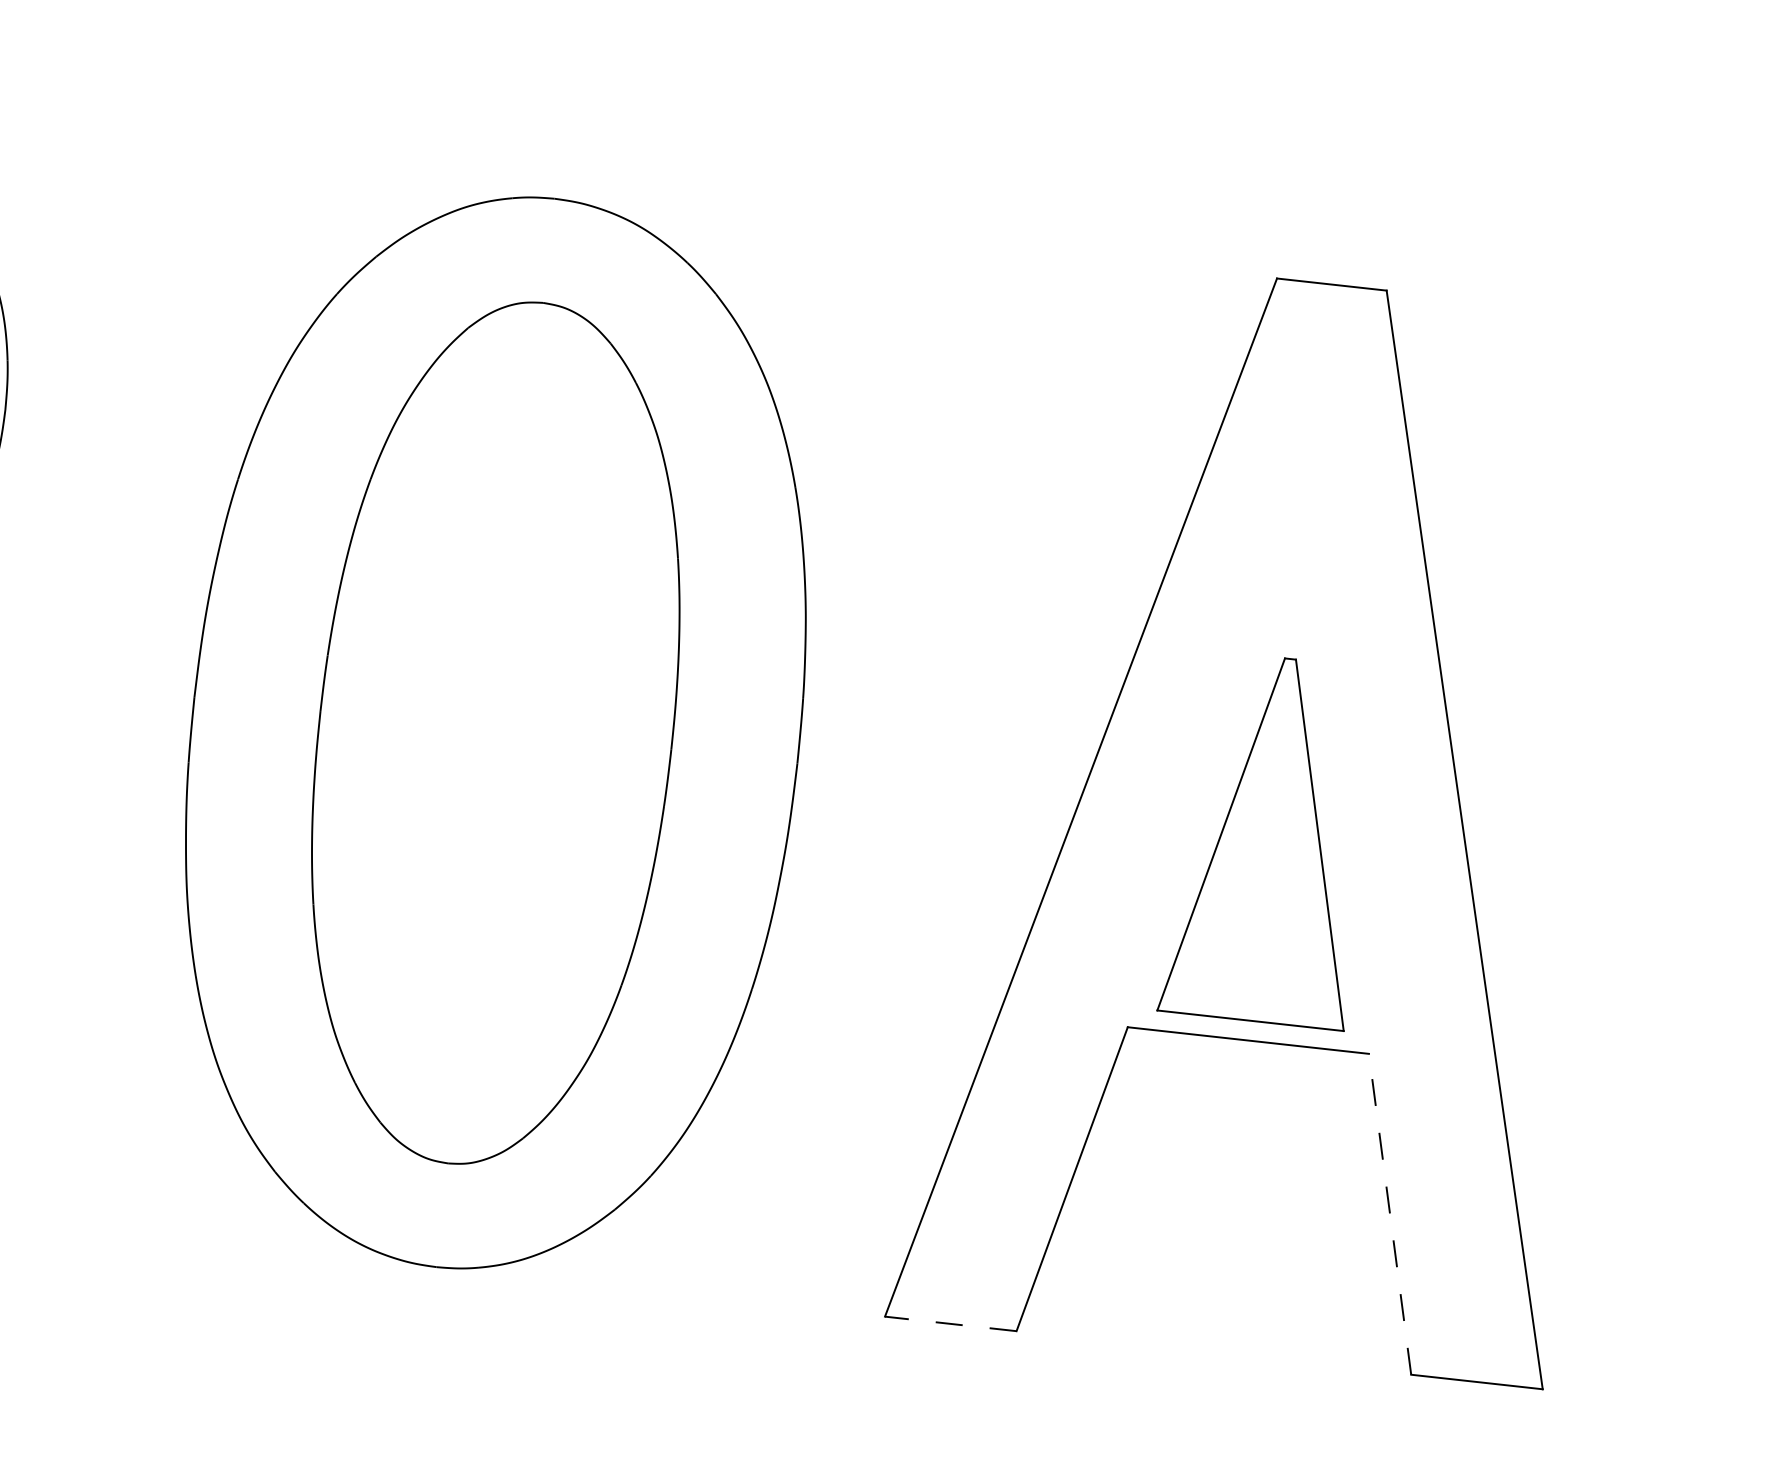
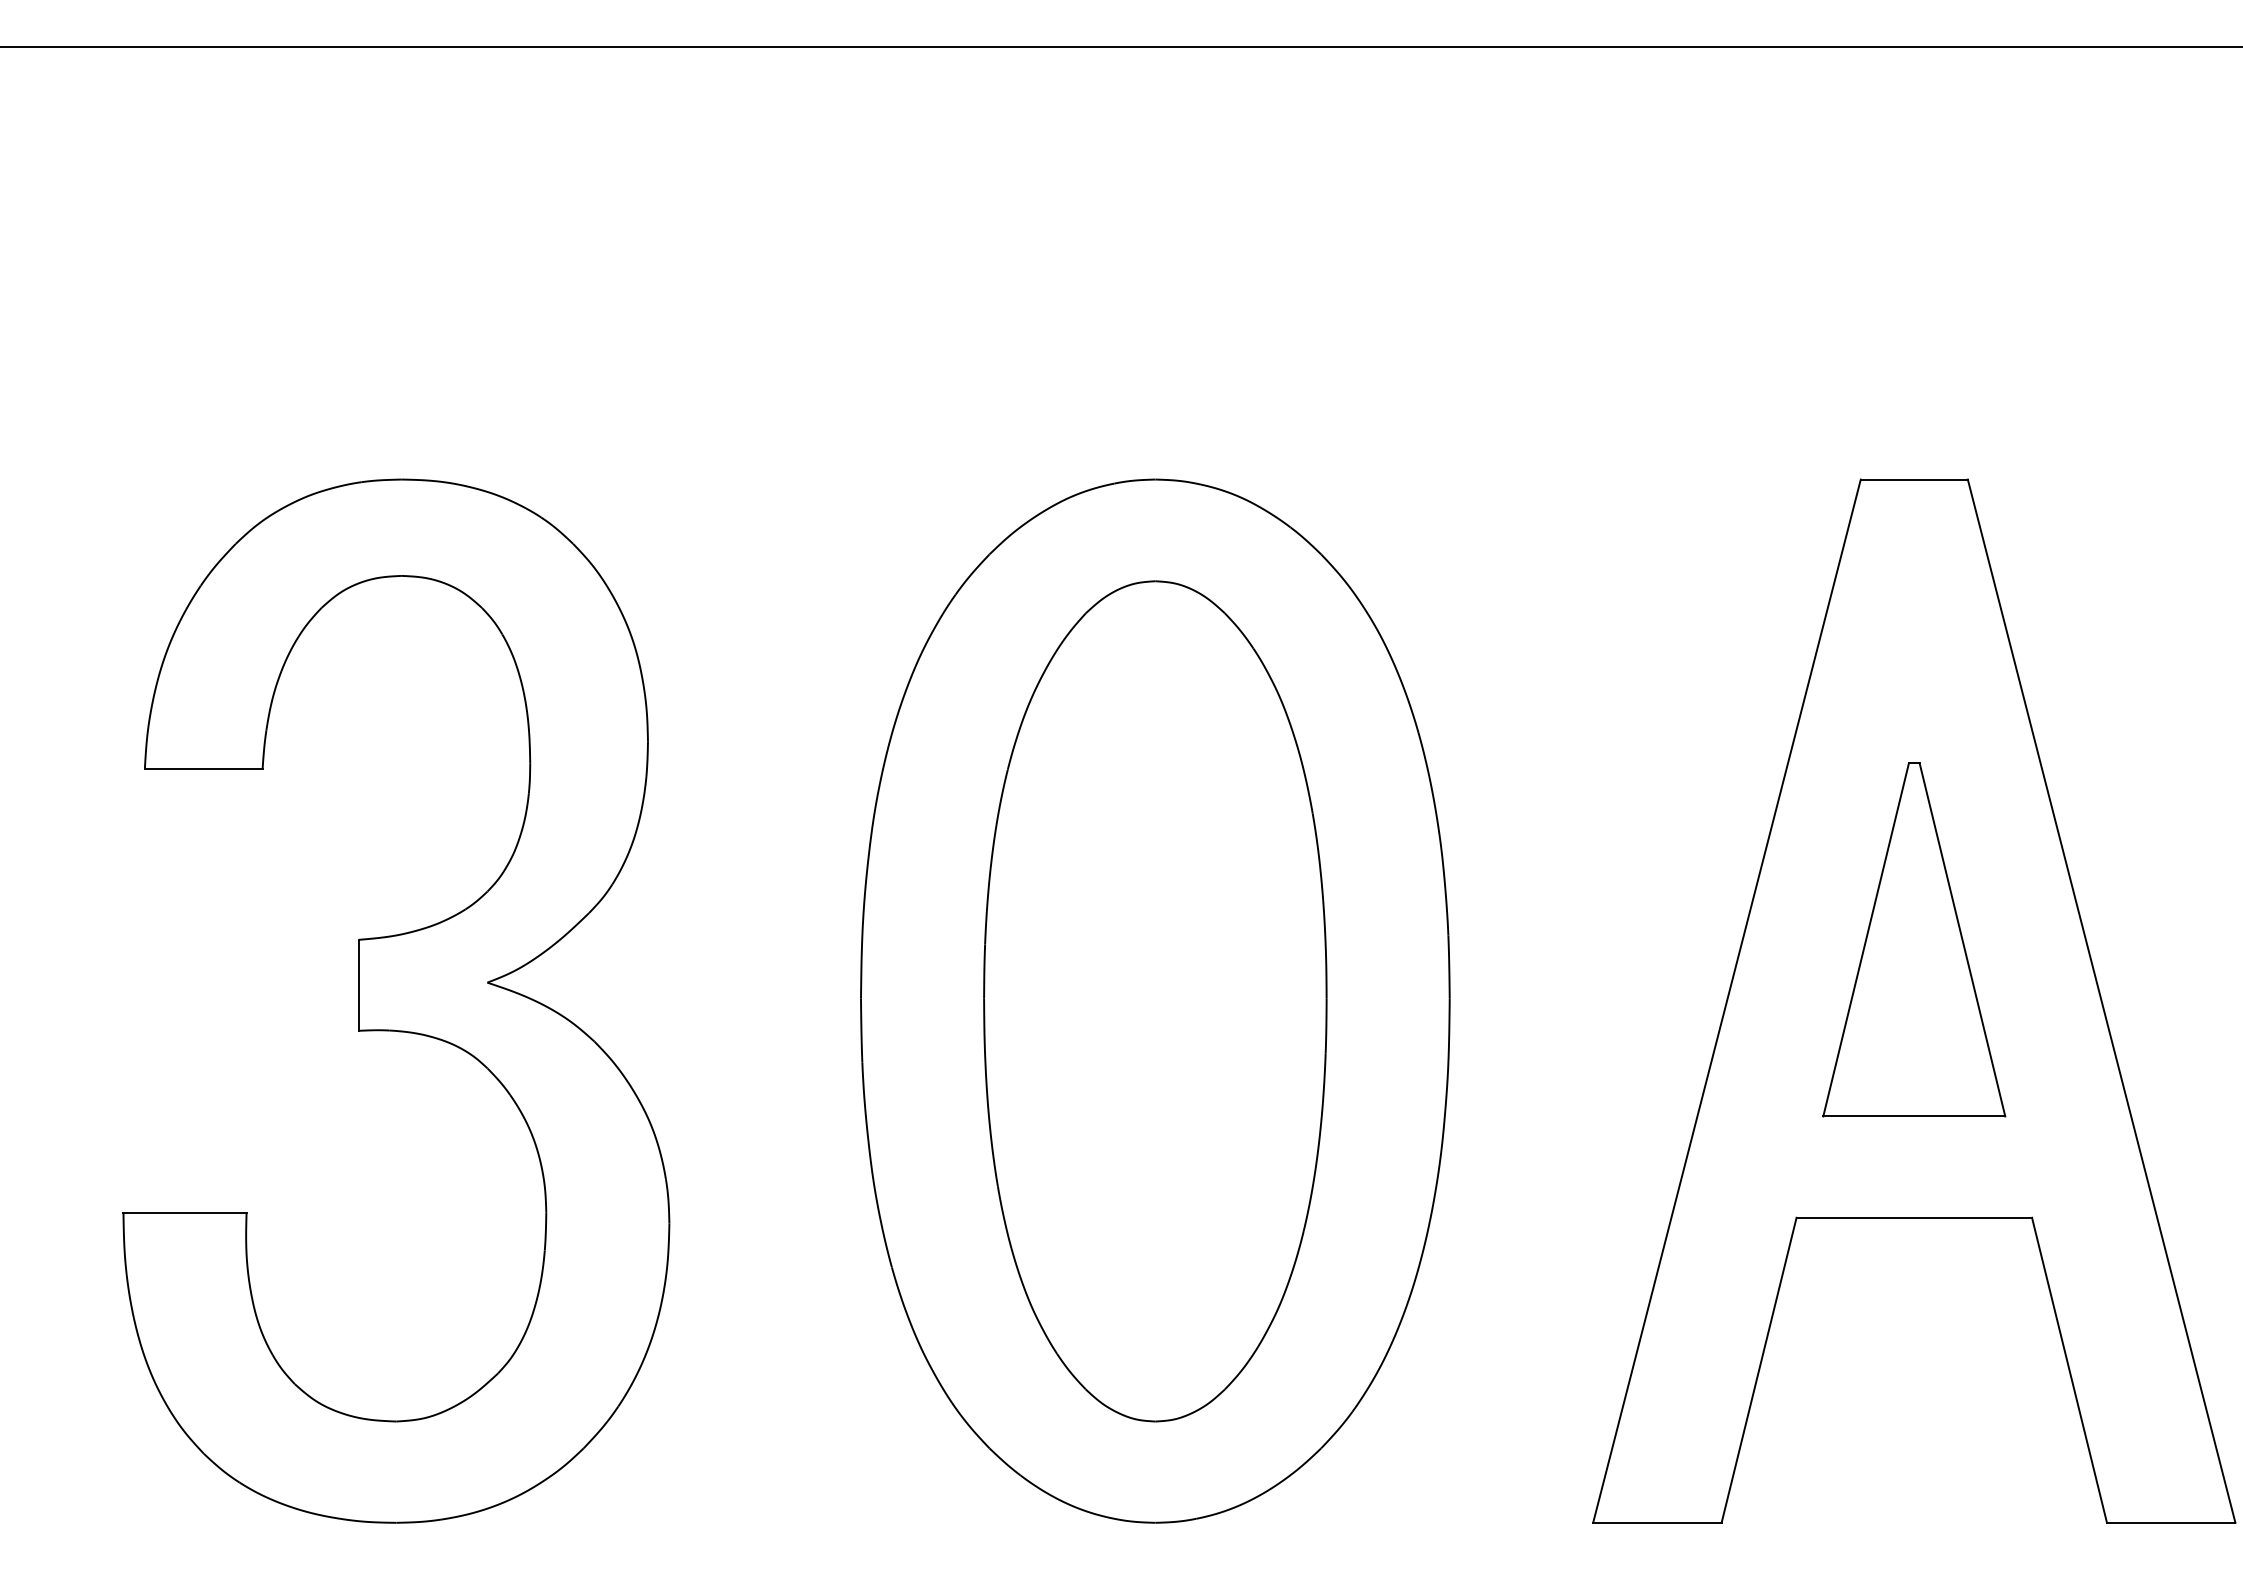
part: (1270, 839) -> (1914, 939), moved
line: (1390, 1213) -> (2069, 1369), dashed -> solid
line: (949, 1323) -> (1656, 1522), dashed -> solid

